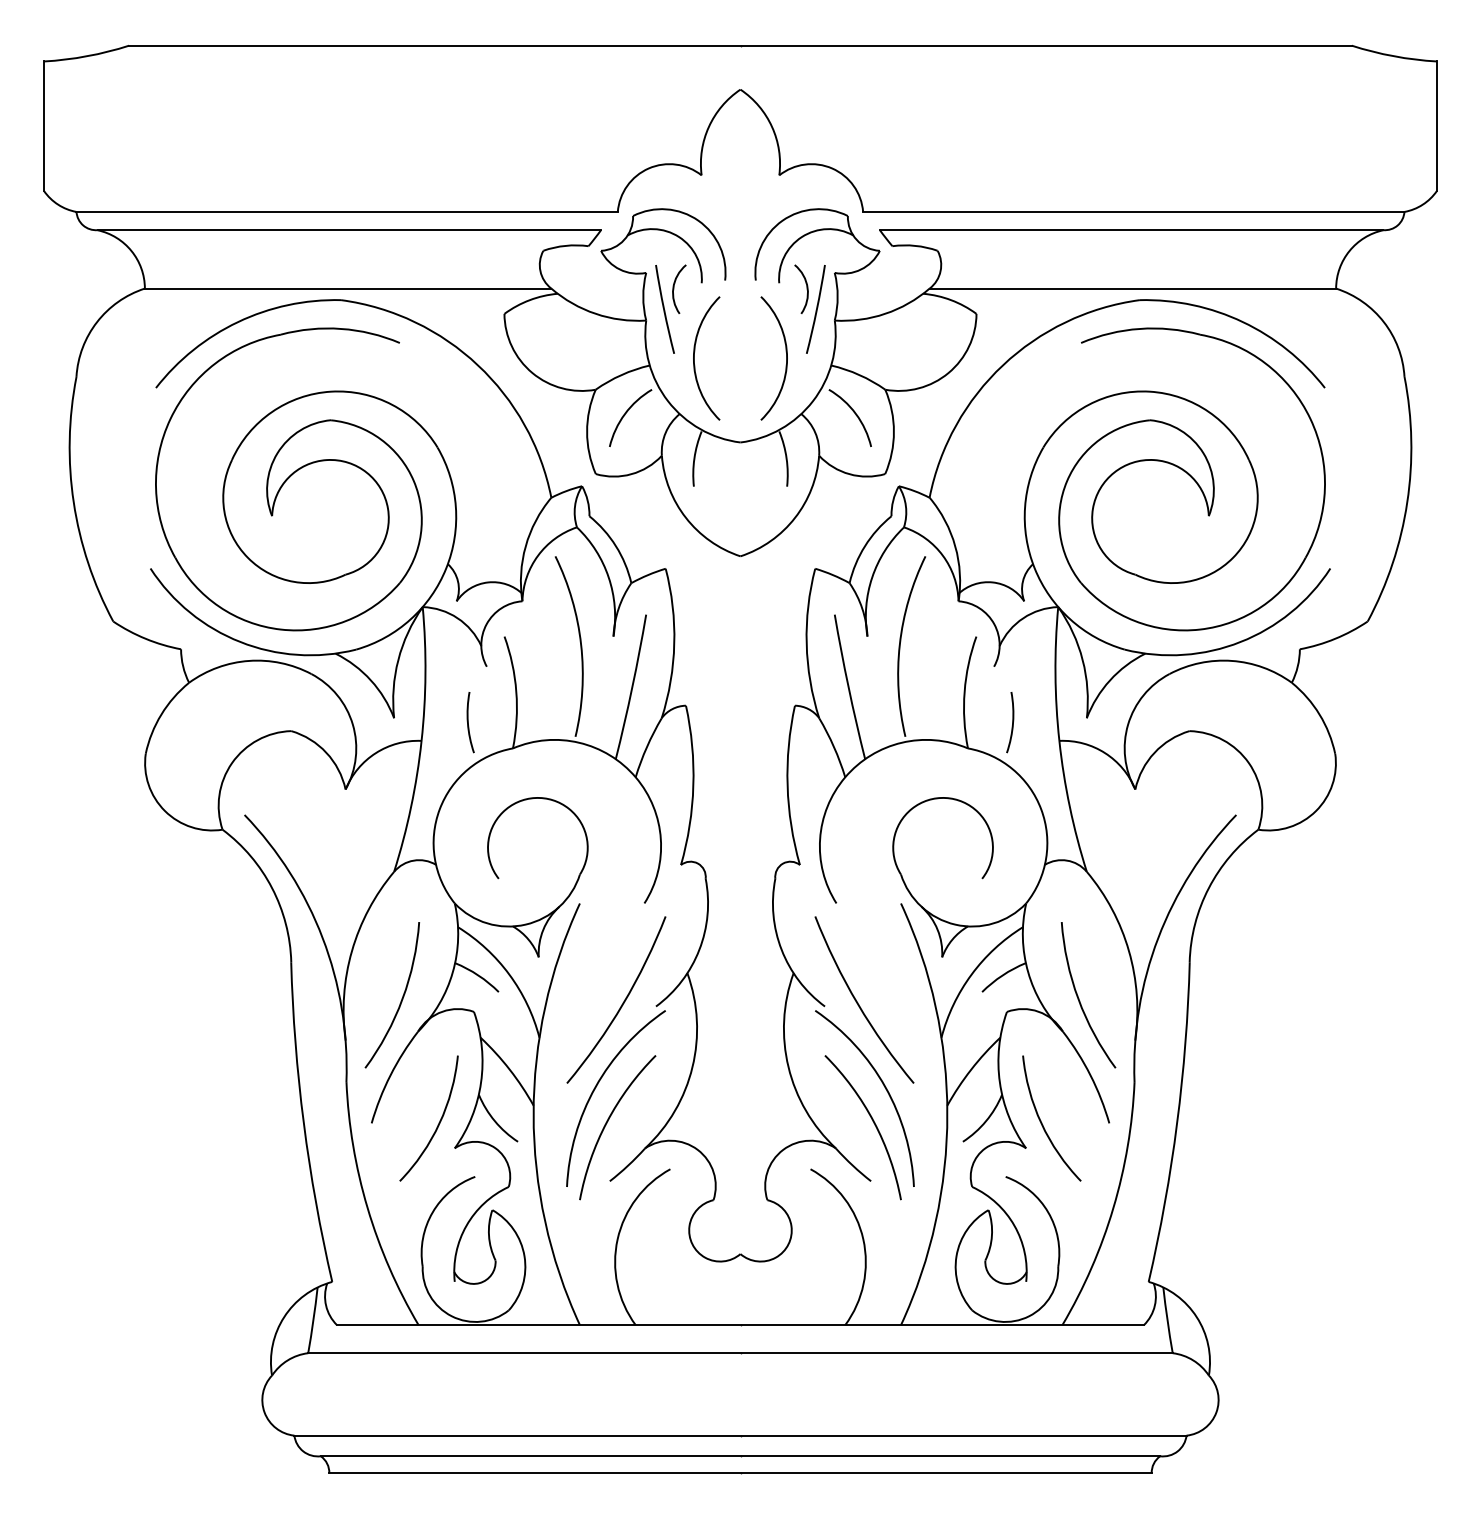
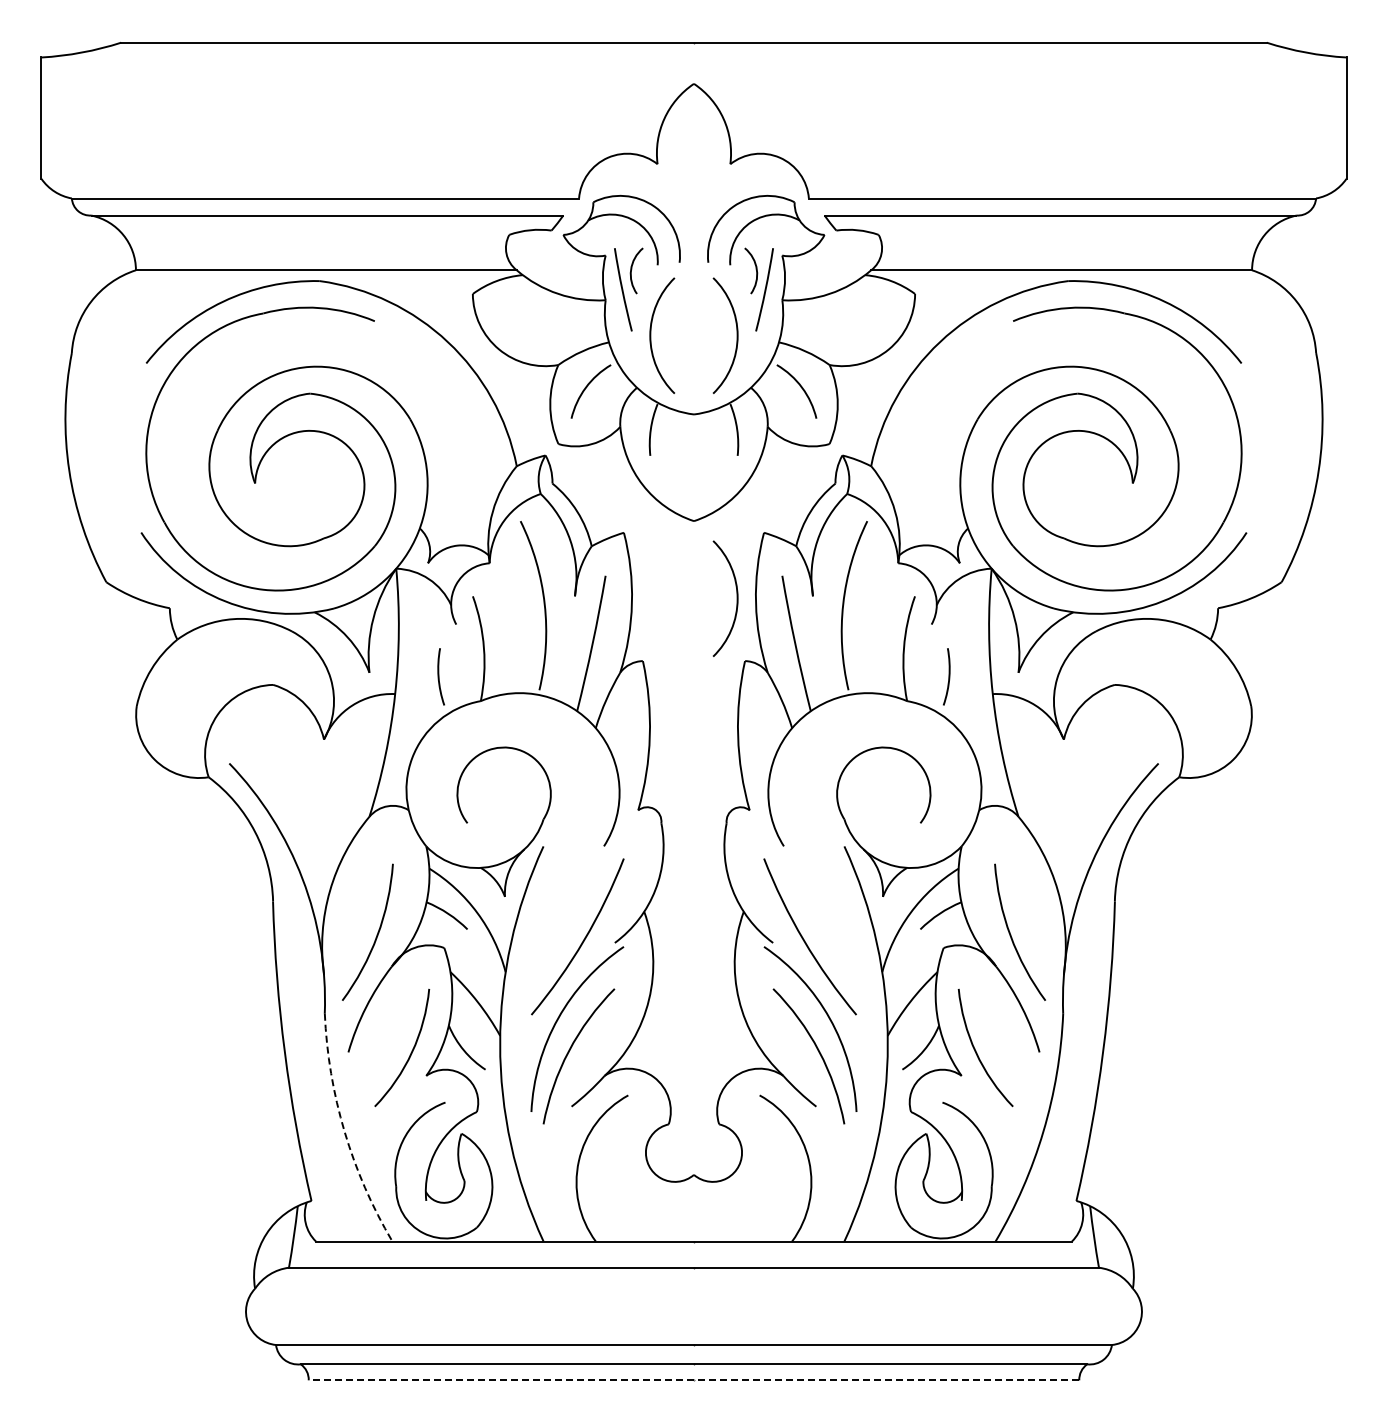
arc: (785, 638) -> (736, 598), added
arc: (367, 1207) -> (344, 1131), solid -> dashed
line: (739, 1473) -> (693, 1380), solid -> dashed

